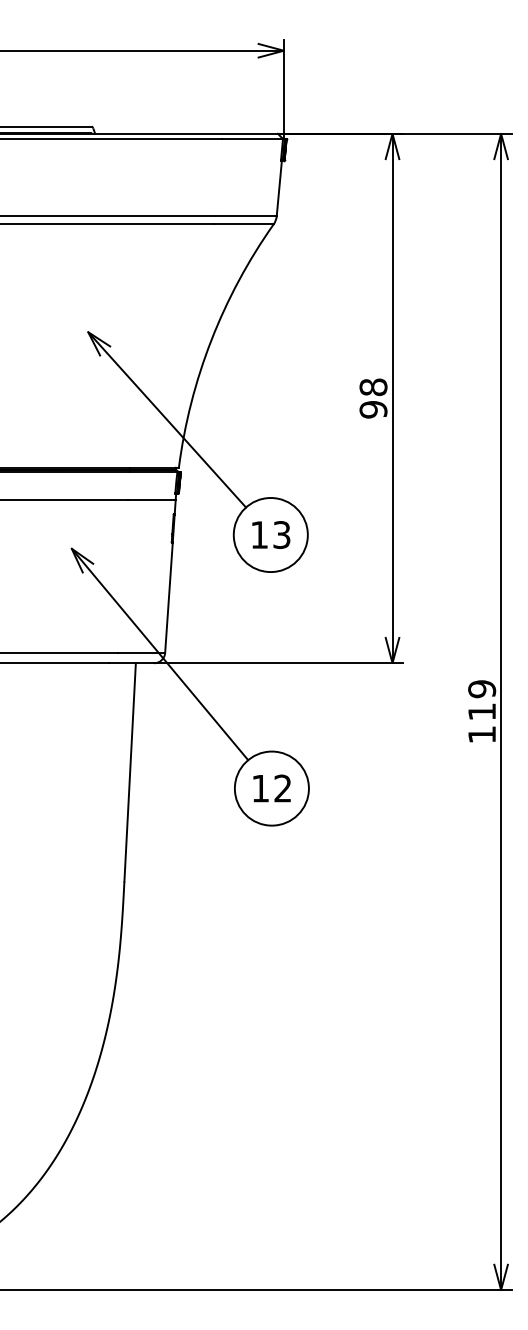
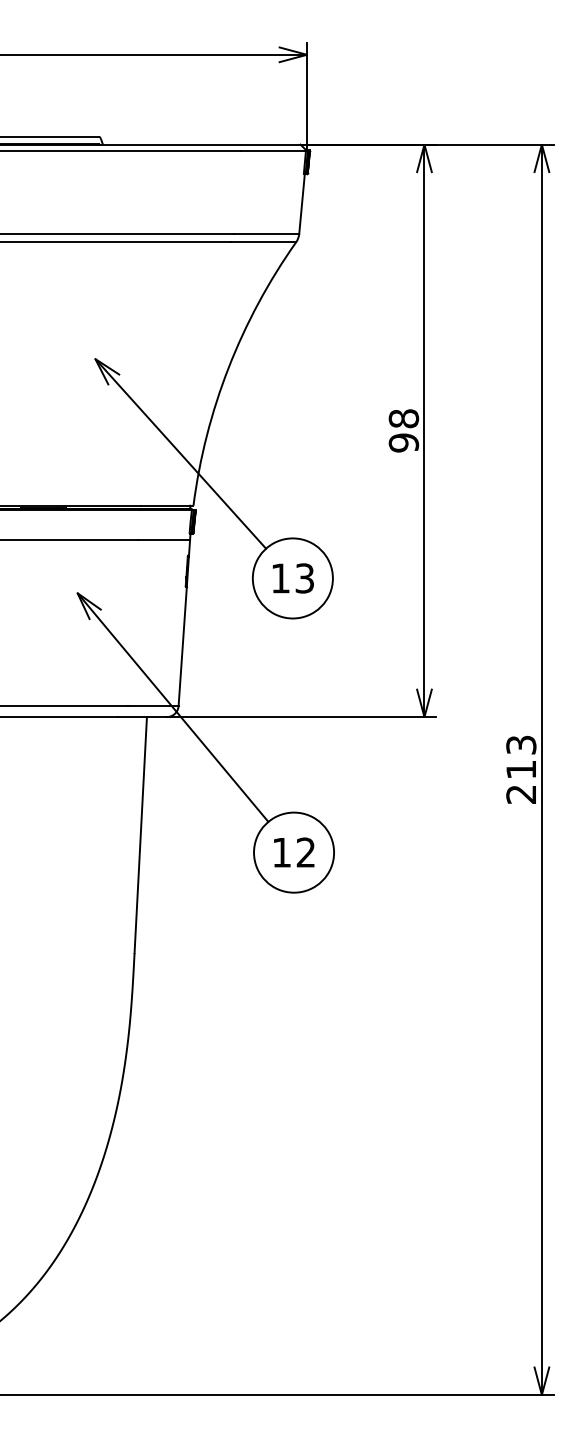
text: (481, 711) -> (520, 769), 119 -> 213

